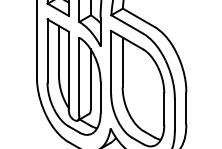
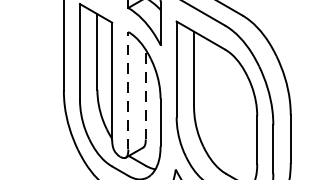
line: (79, 76) -> (128, 90), solid -> dashed
line: (90, 79) -> (145, 95), solid -> dashed

